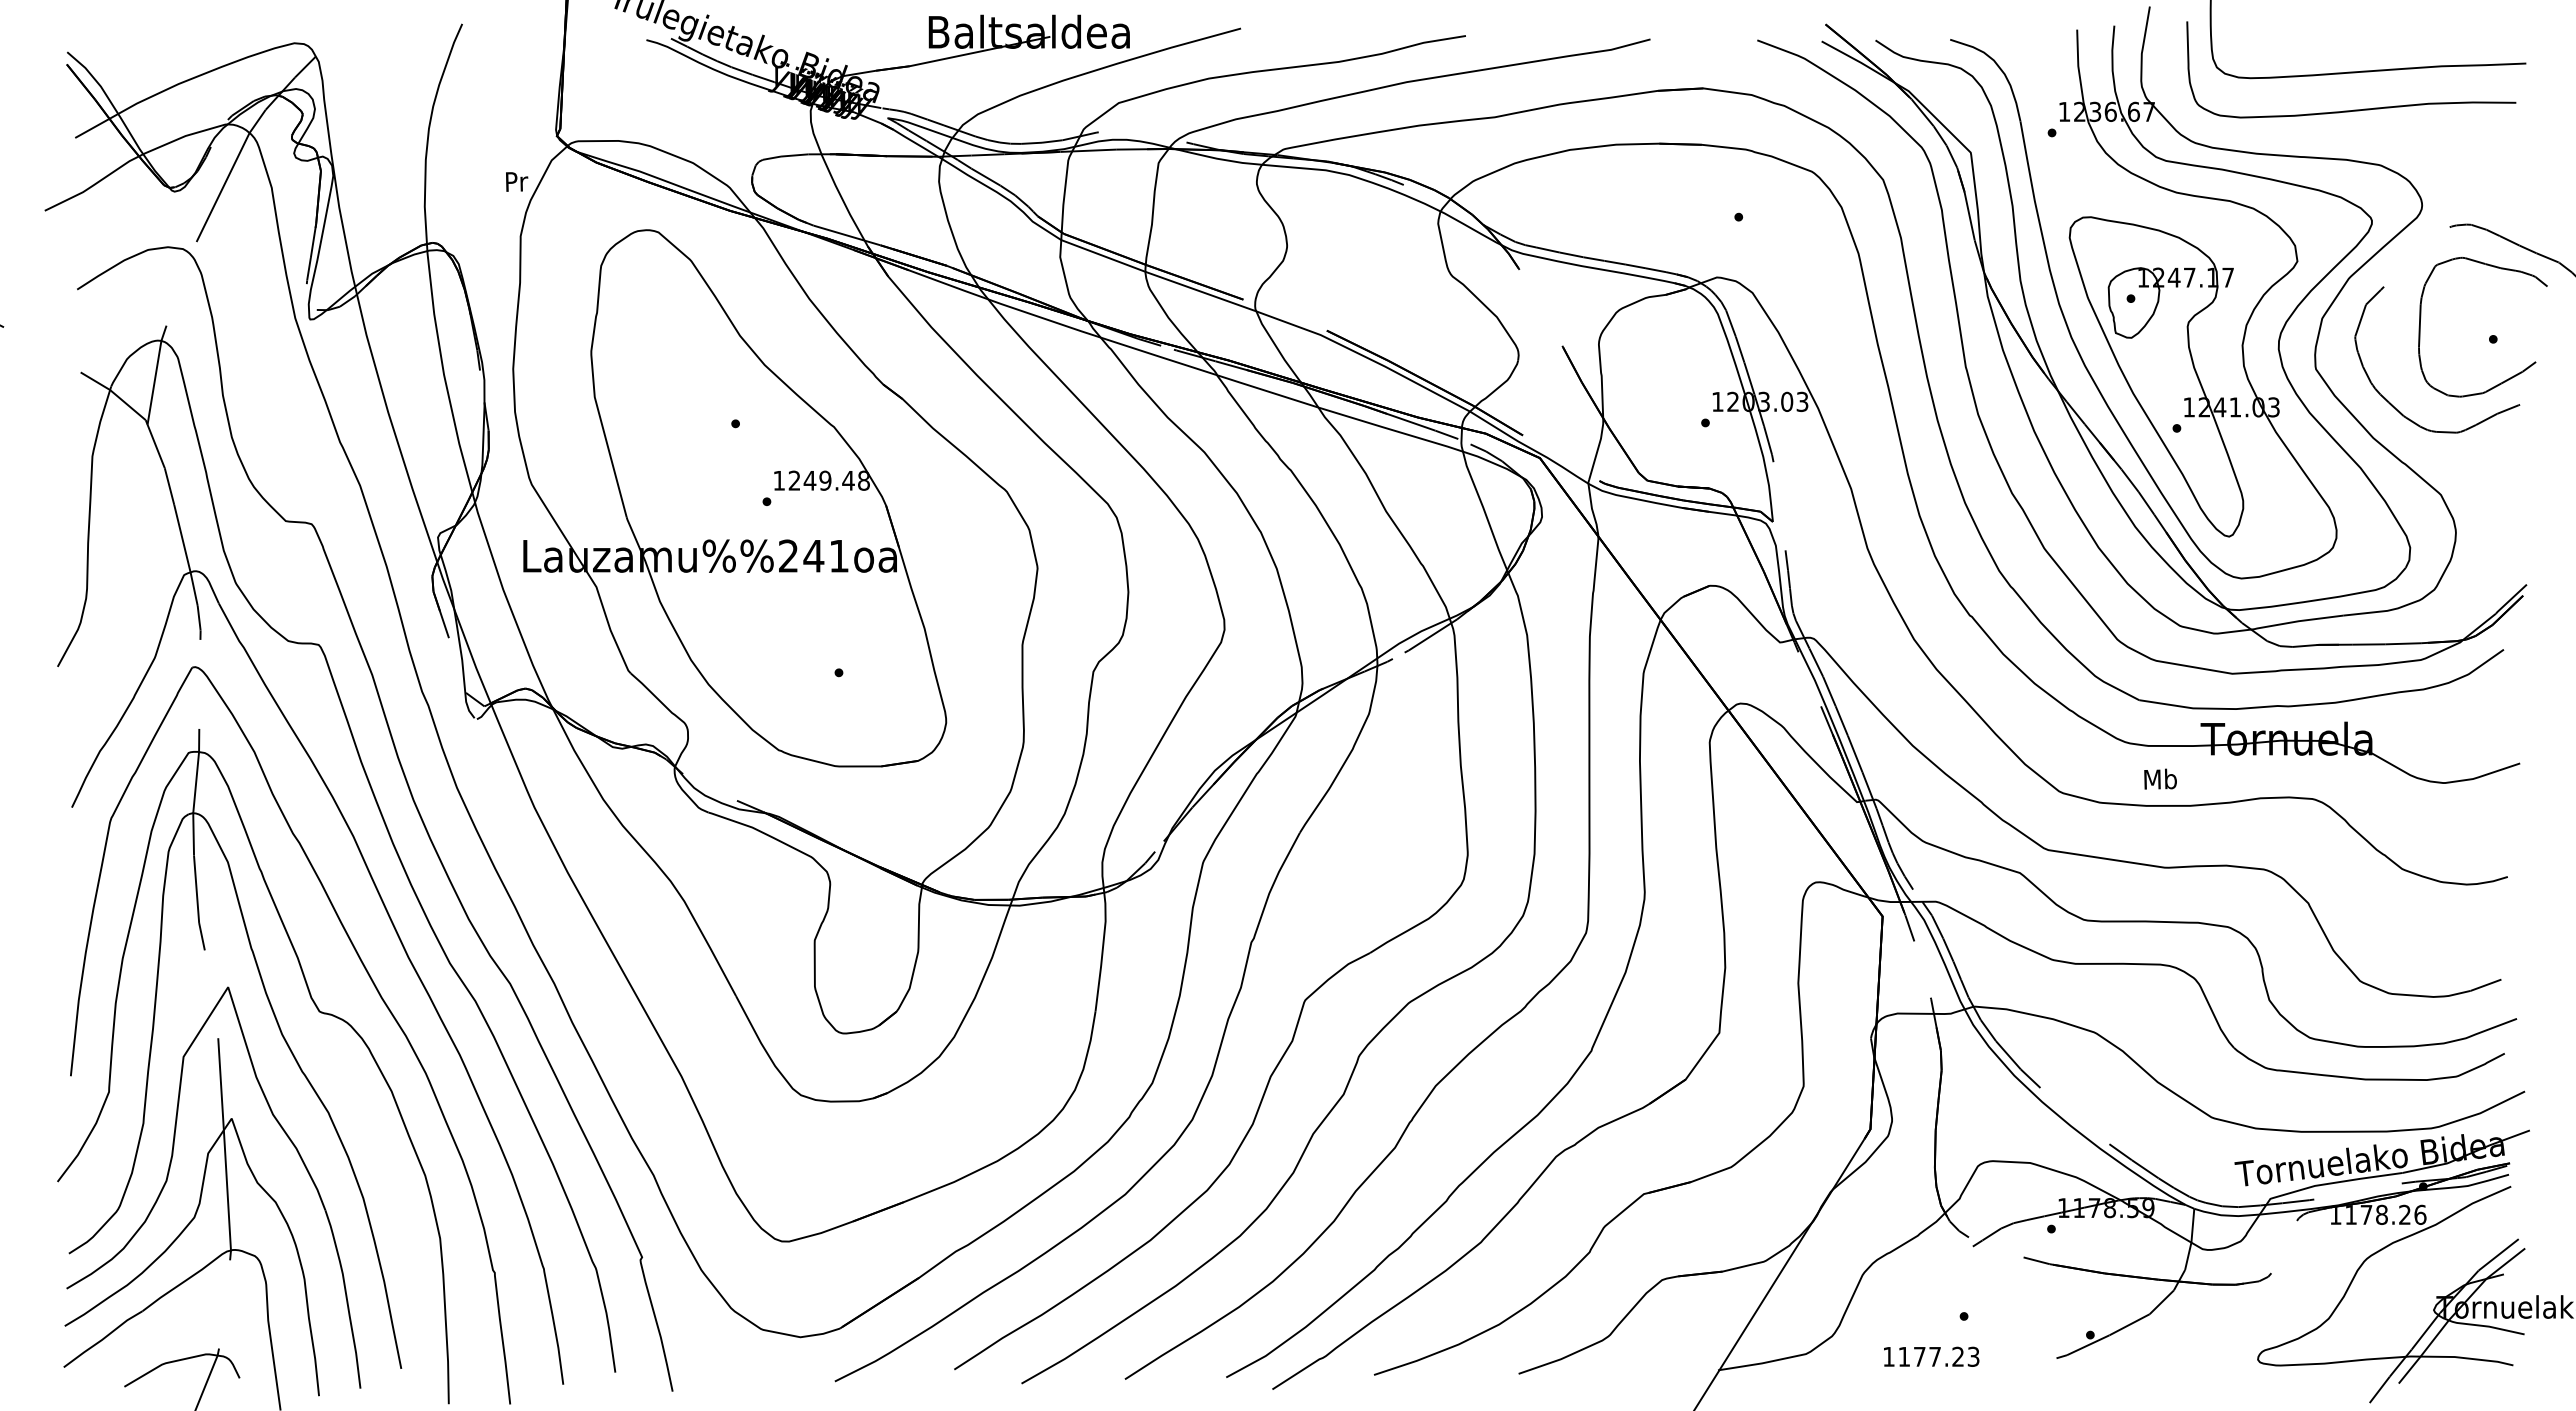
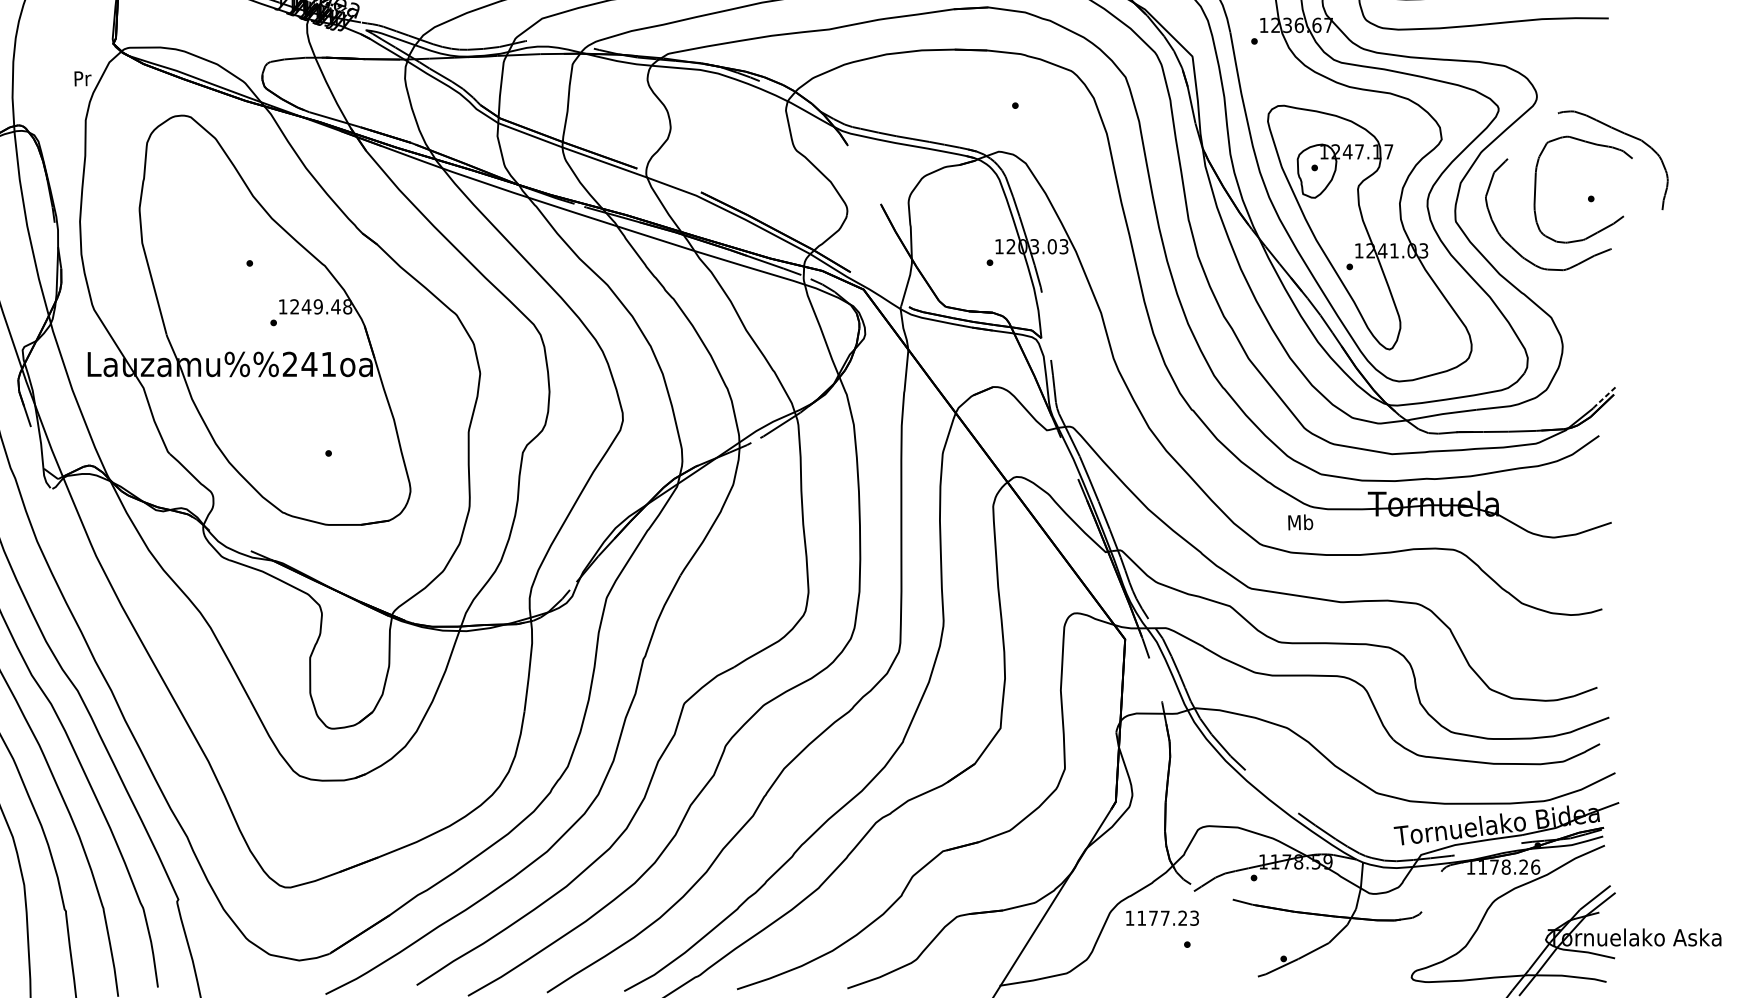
line: (2511, 599) -> (1605, 397), solid -> dashed
text: (2160, 778) -> (1300, 521), moved
text: (1931, 1356) -> (1162, 918), moved

